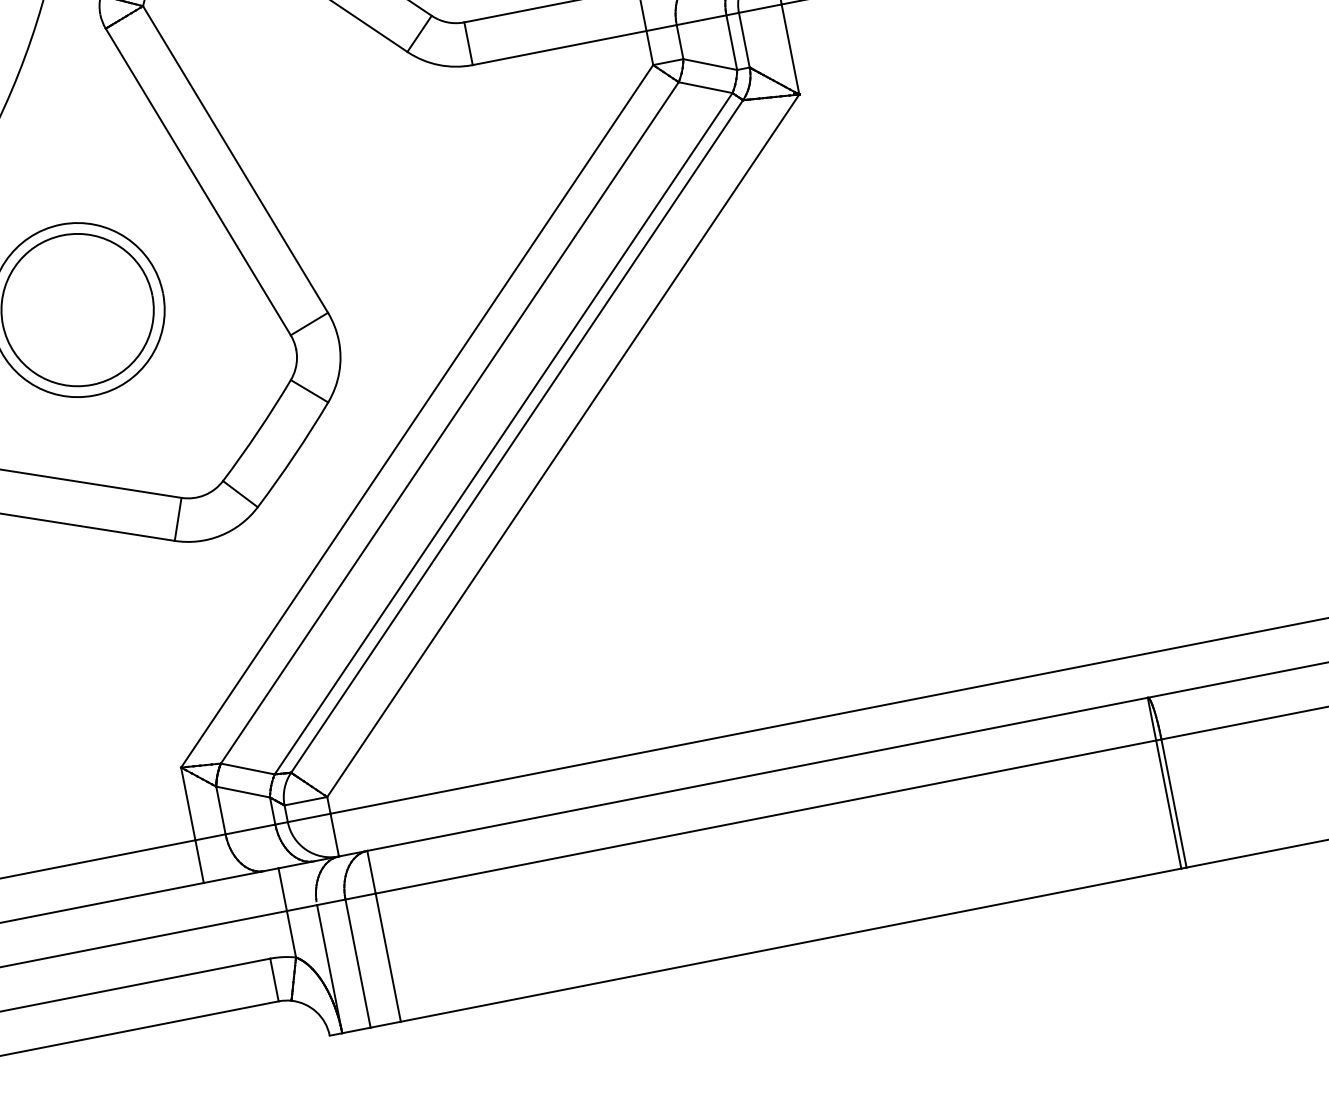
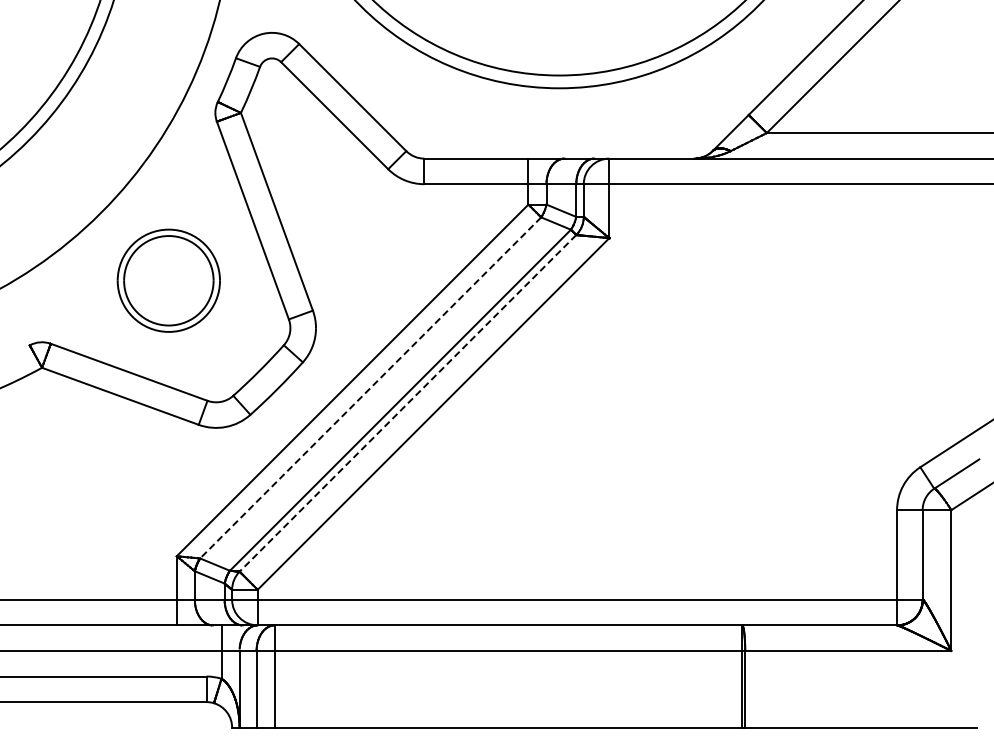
line: (449, 423) -> (370, 388), solid -> dashed
line: (516, 436) -> (407, 403), solid -> dashed

